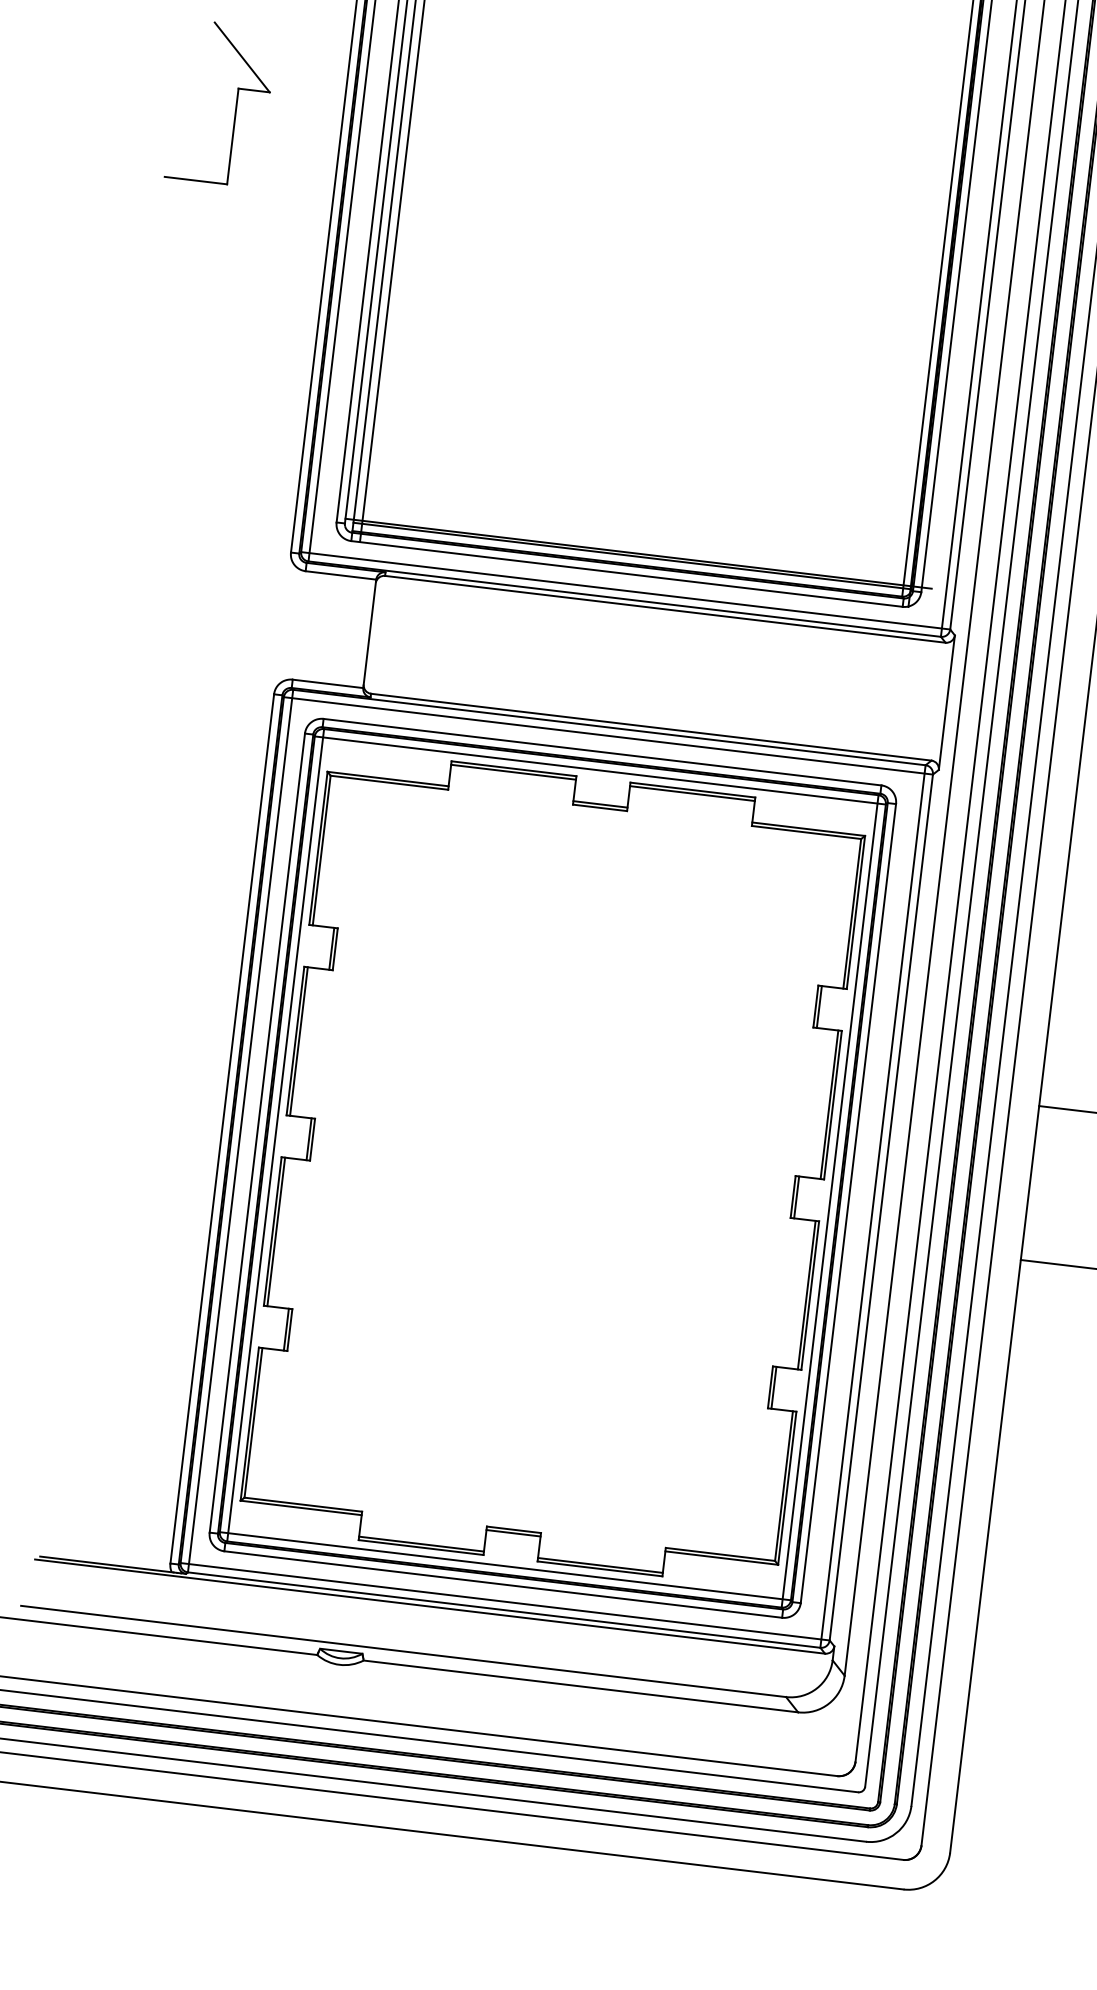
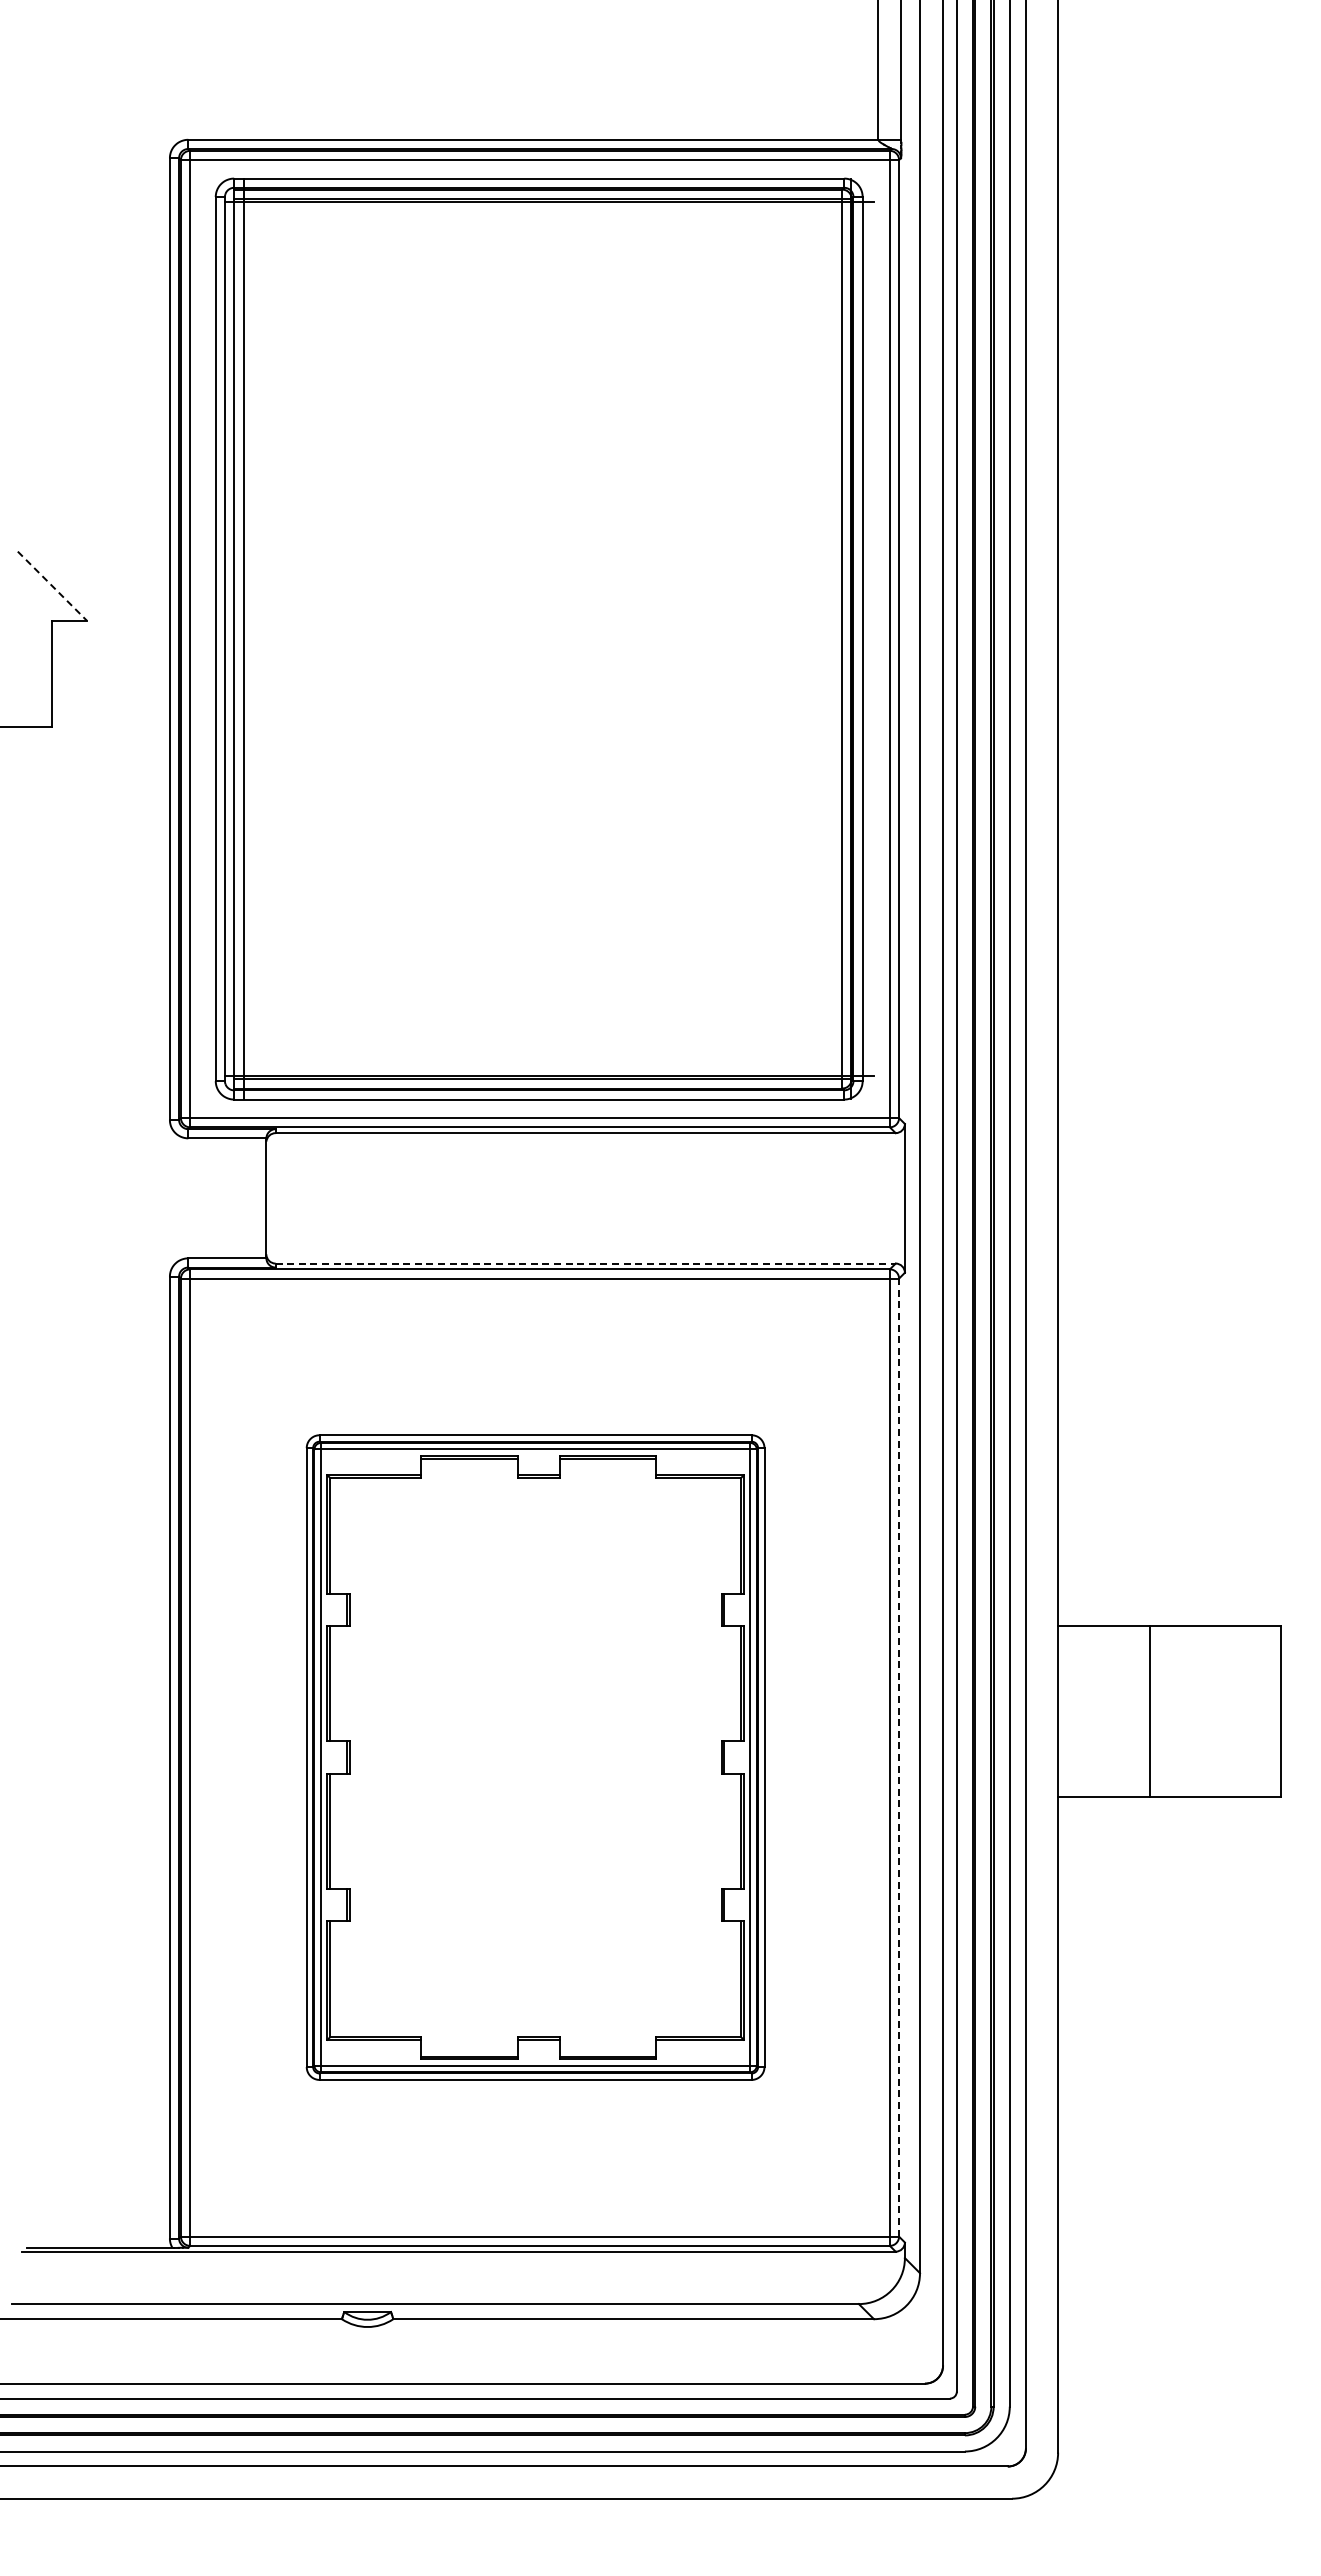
line: (242, 57) -> (52, 586), solid -> dashed
line: (652, 727) -> (586, 1263), solid -> dashed
part: (552, 1168) -> (535, 1757), size x0.7
line: (881, 1207) -> (899, 1757), solid -> dashed

